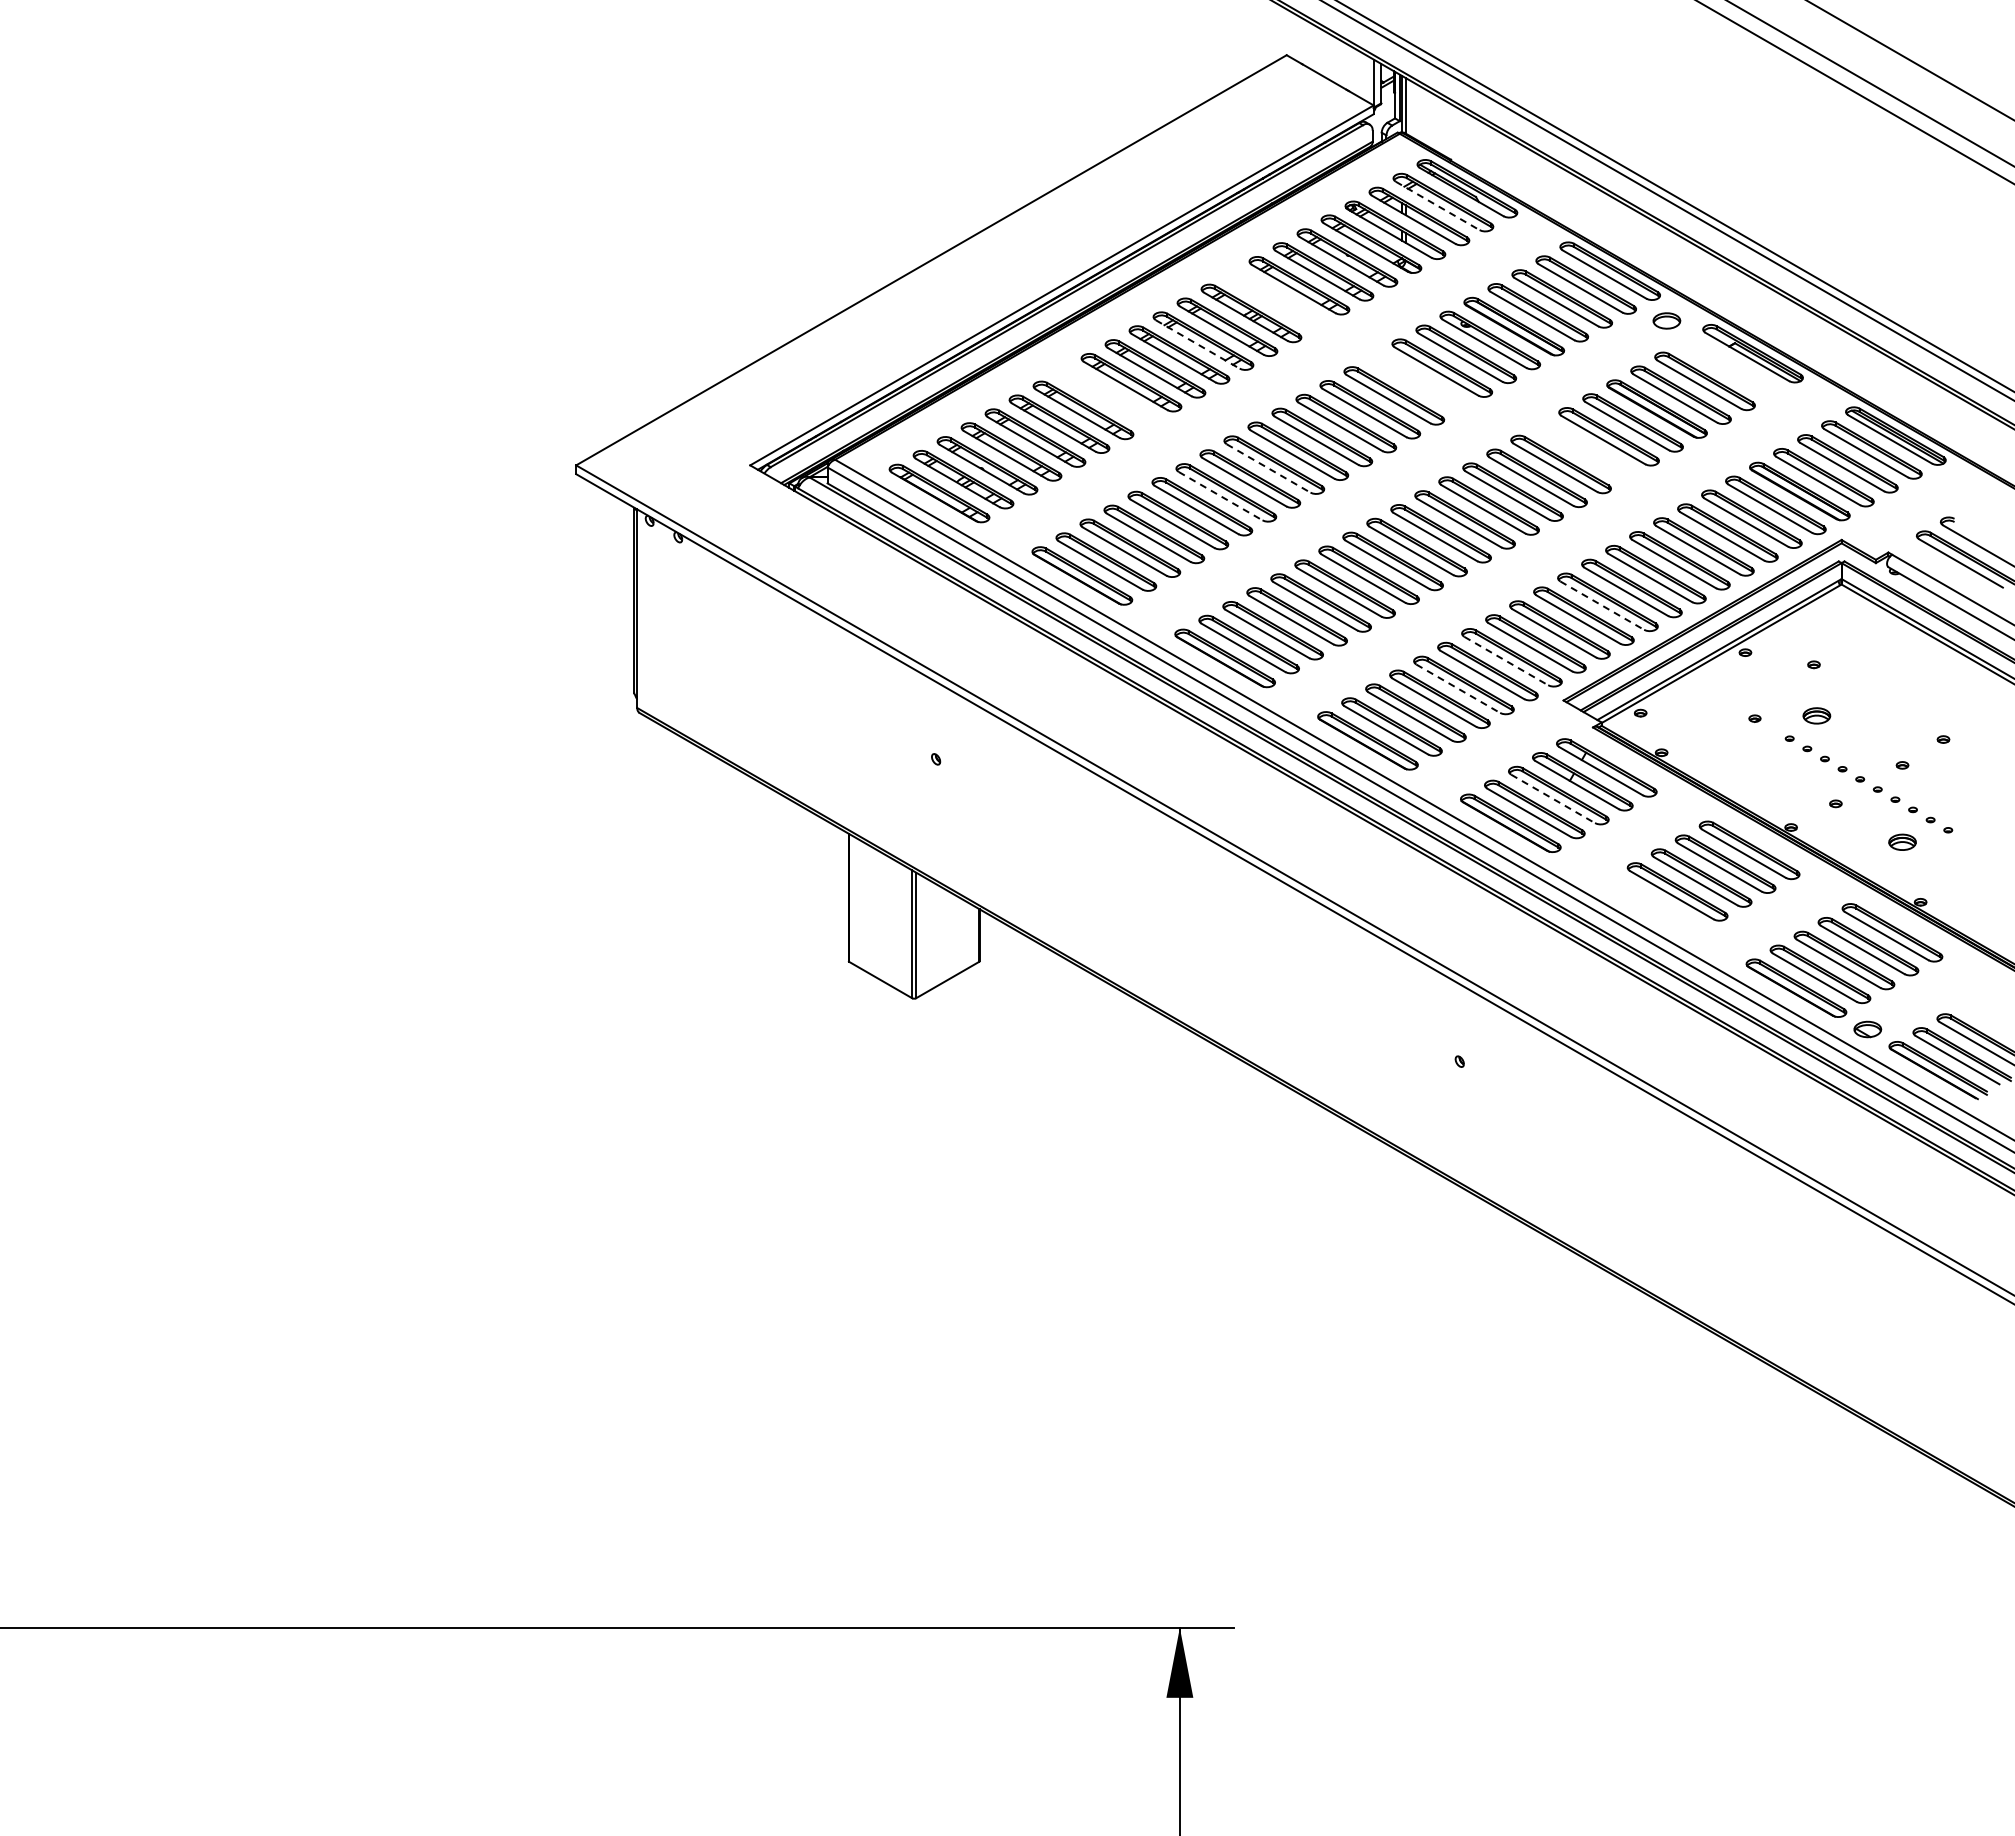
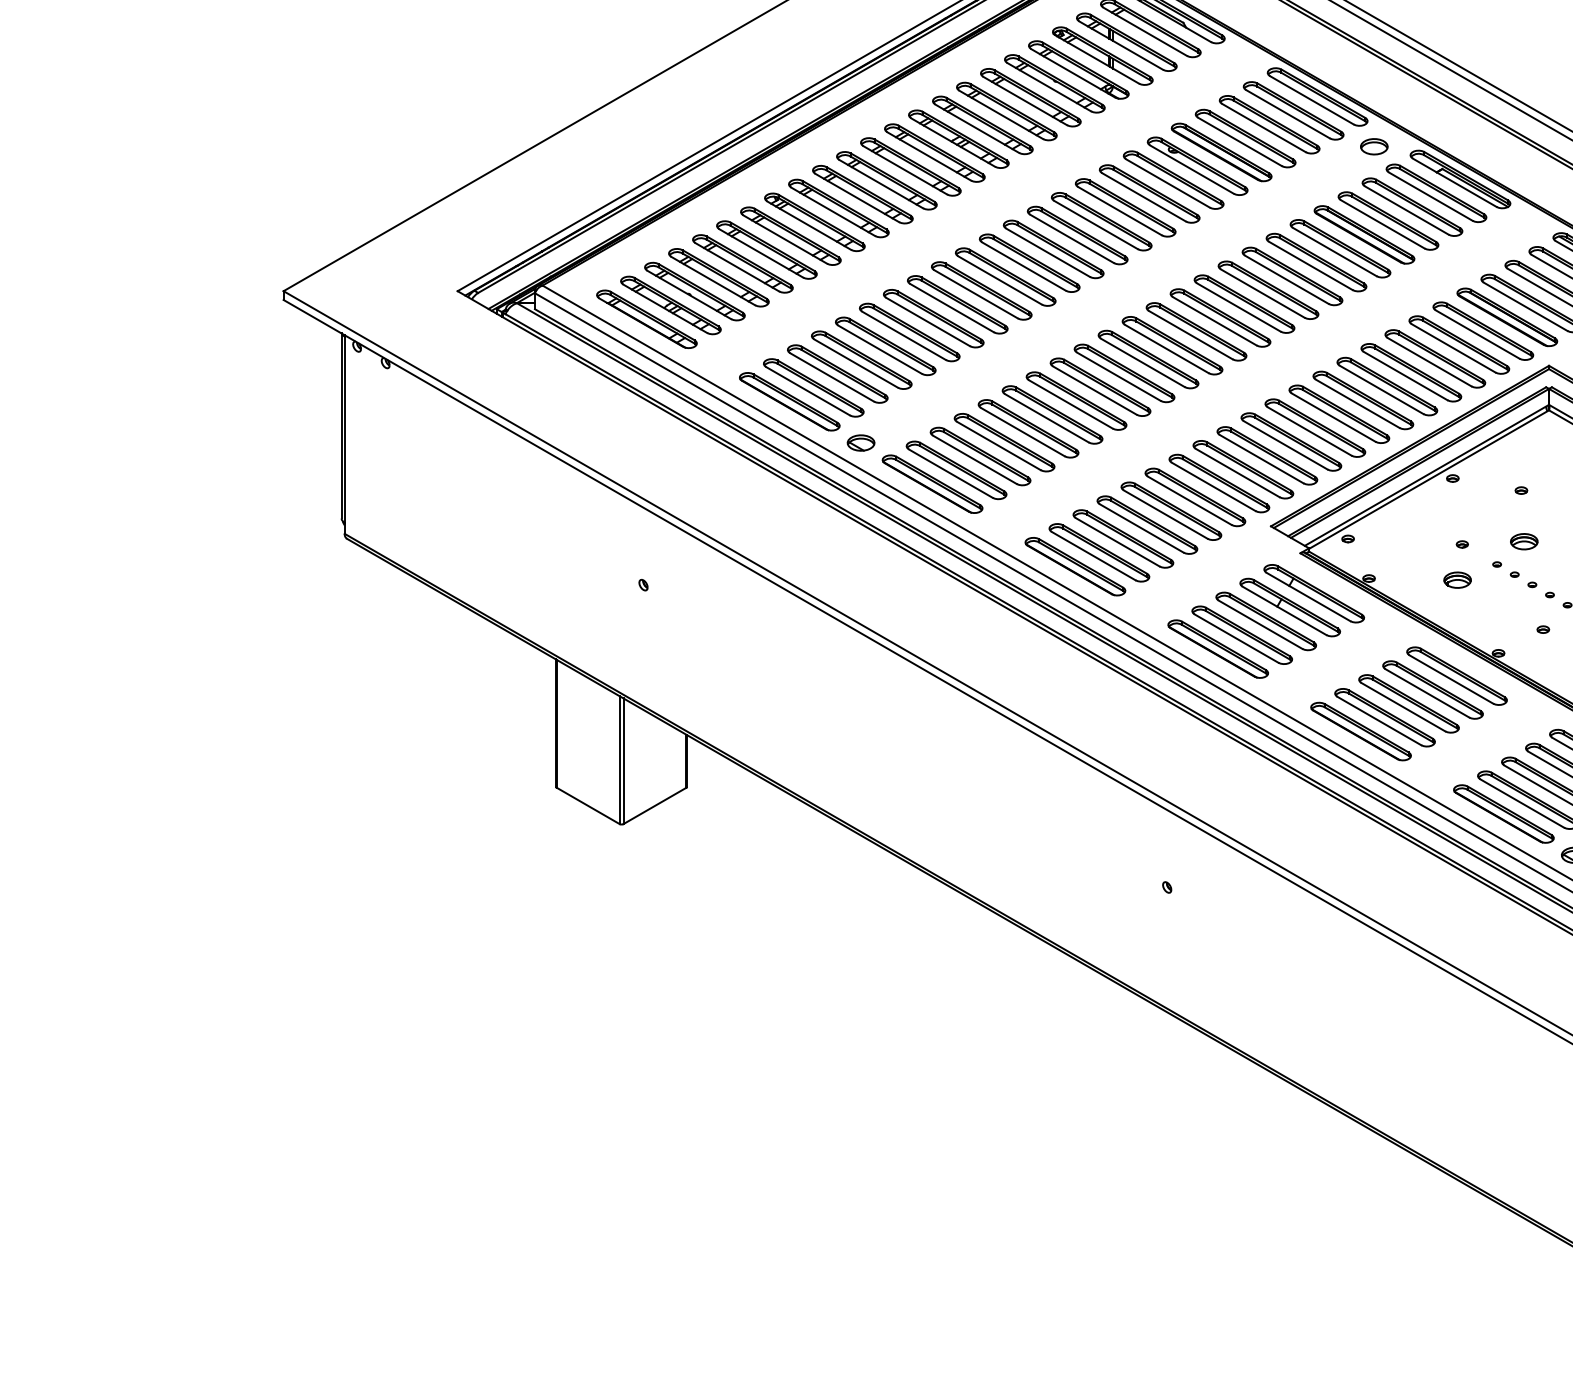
line: (1438, 206) -> (1145, 32), dashed -> solid
part: (1275, 299) -> (982, 125), added
line: (1198, 344) -> (905, 170), dashed -> solid
part: (1728, 367) -> (1435, 193), added
part: (1418, 381) -> (1125, 207), added
part: (1107, 396) -> (814, 222), added
part: (1584, 450) -> (1291, 276), added
line: (1269, 468) -> (976, 294), dashed -> solid
line: (1221, 496) -> (928, 322), dashed -> solid
line: (1602, 605) -> (1309, 431), dashed -> solid
part: (1153, 616) -> (860, 442), added
line: (1506, 661) -> (1213, 487), dashed -> solid
line: (1458, 689) -> (1165, 515), dashed -> solid
part: (1749, 753) -> (1456, 579), added
line: (1553, 799) -> (1260, 625), dashed -> solid
part: (1653, 905) -> (1360, 731), added

